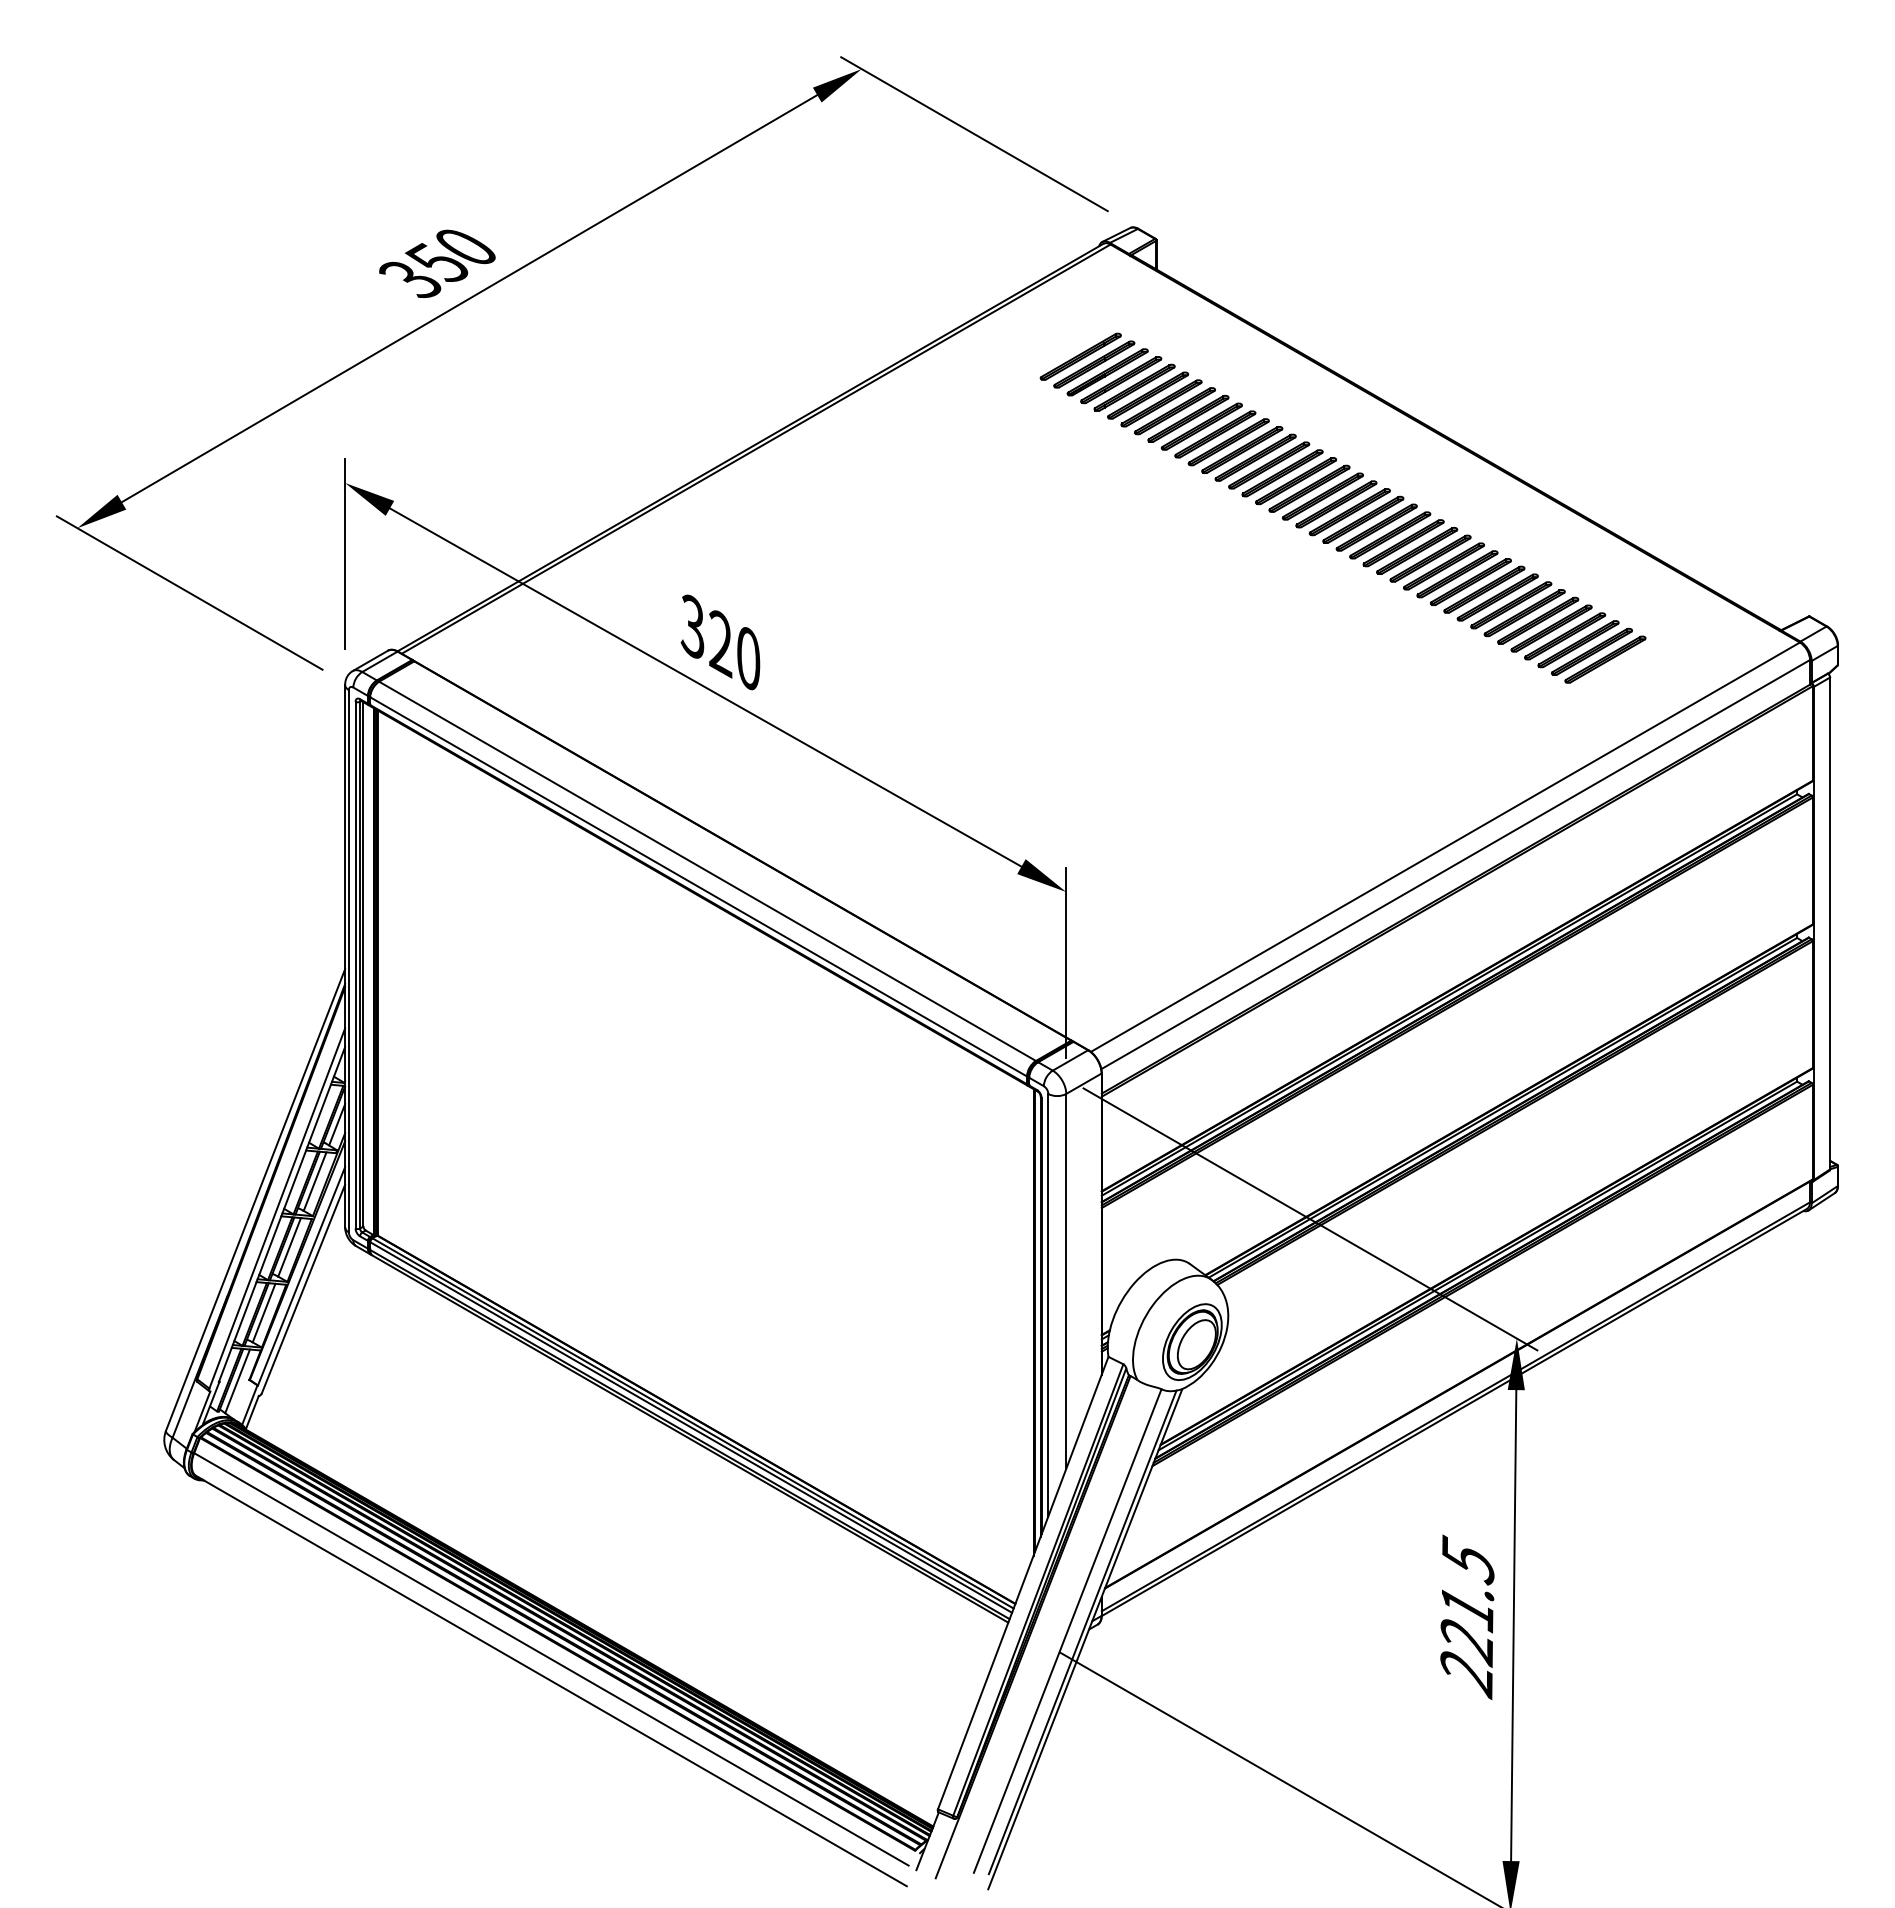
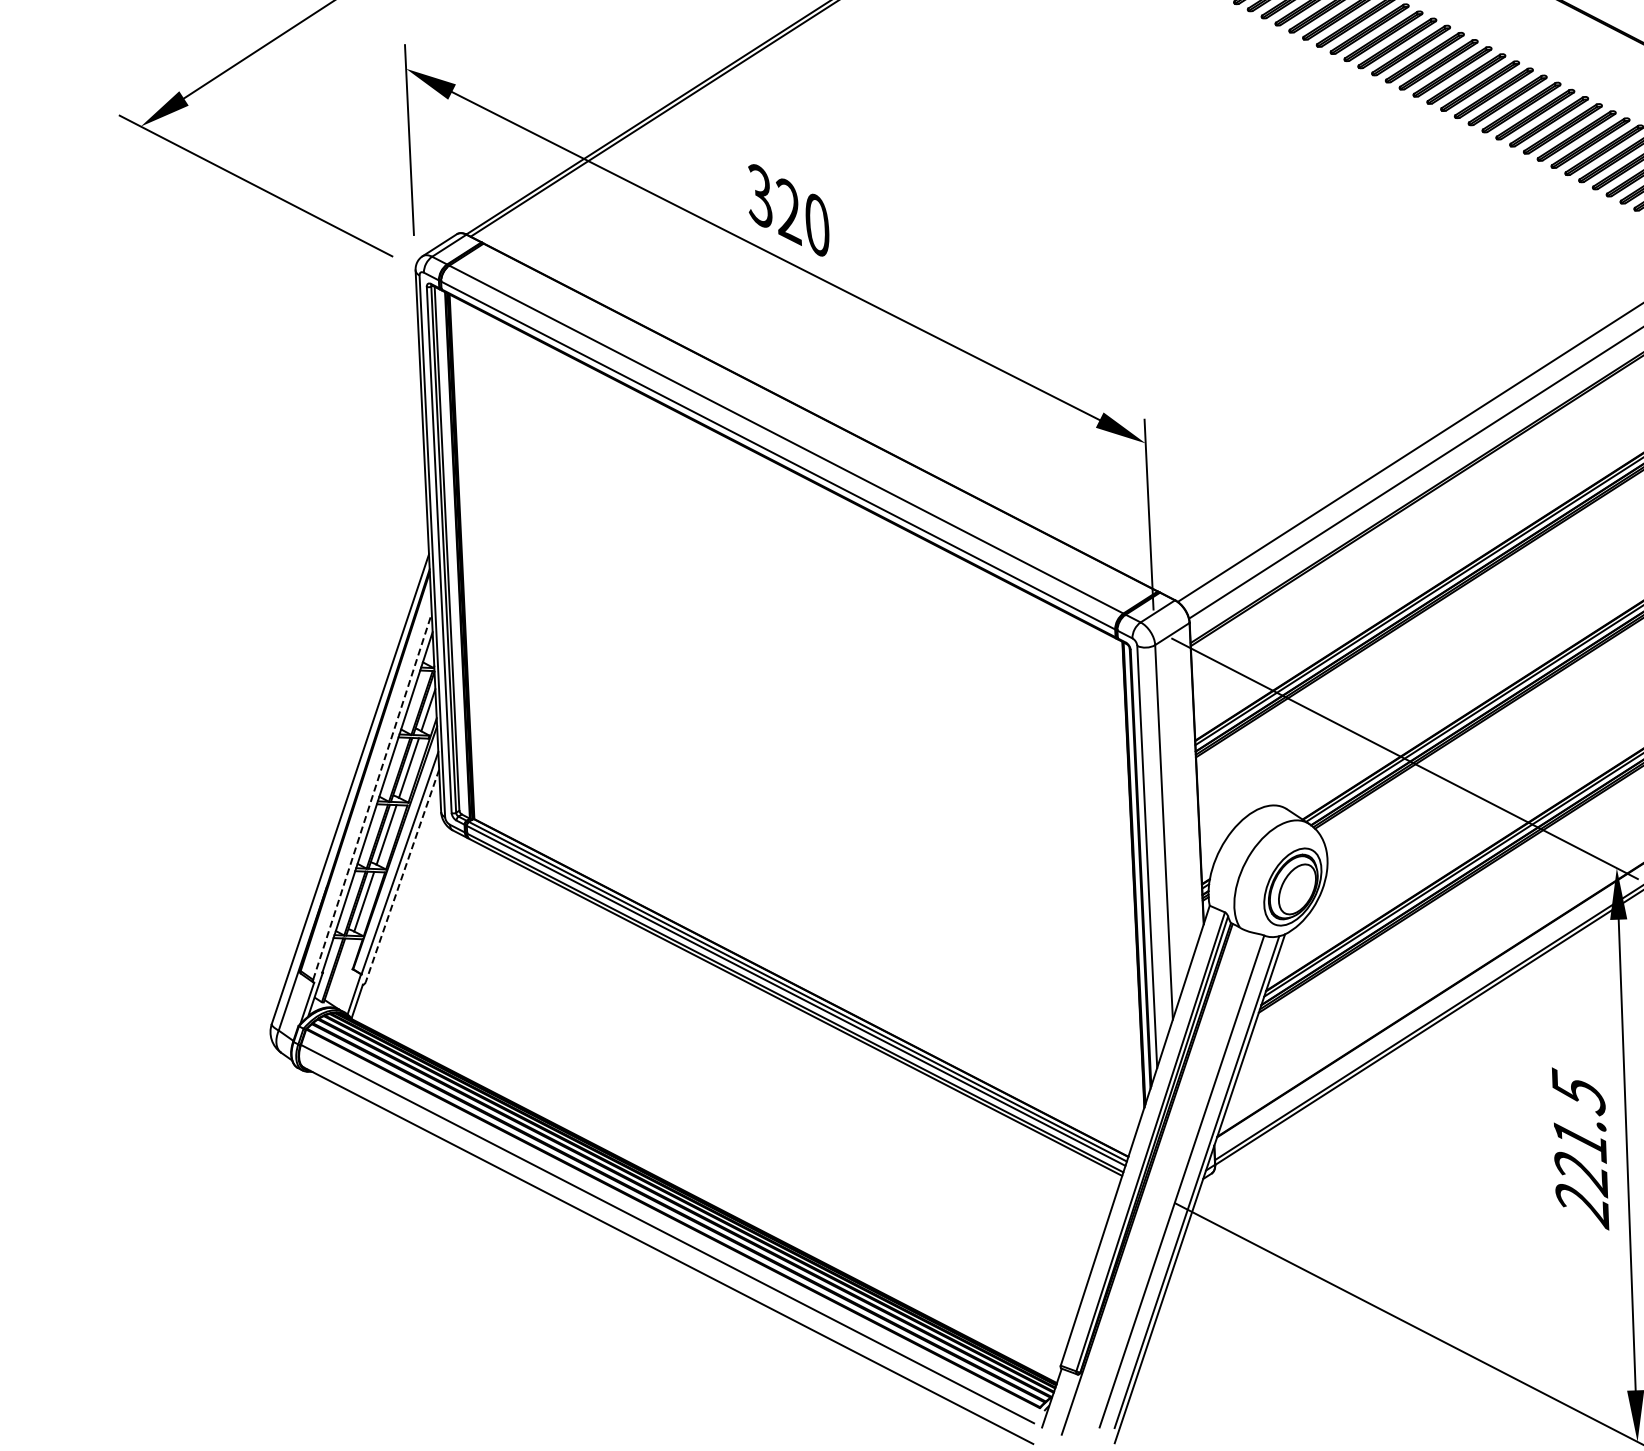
line: (277, 1208) -> (372, 796), solid -> dashed
line: (303, 1289) -> (402, 876), solid -> dashed
line: (237, 1381) -> (340, 971), removed

